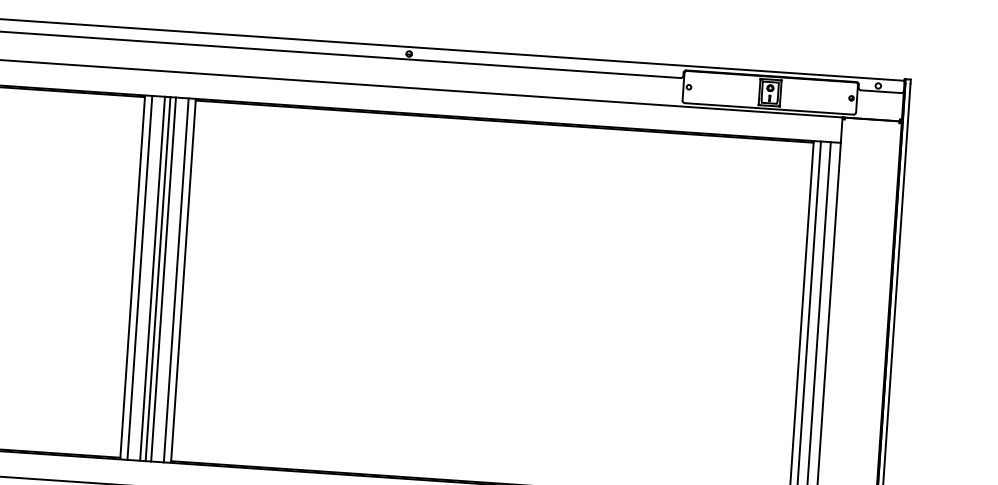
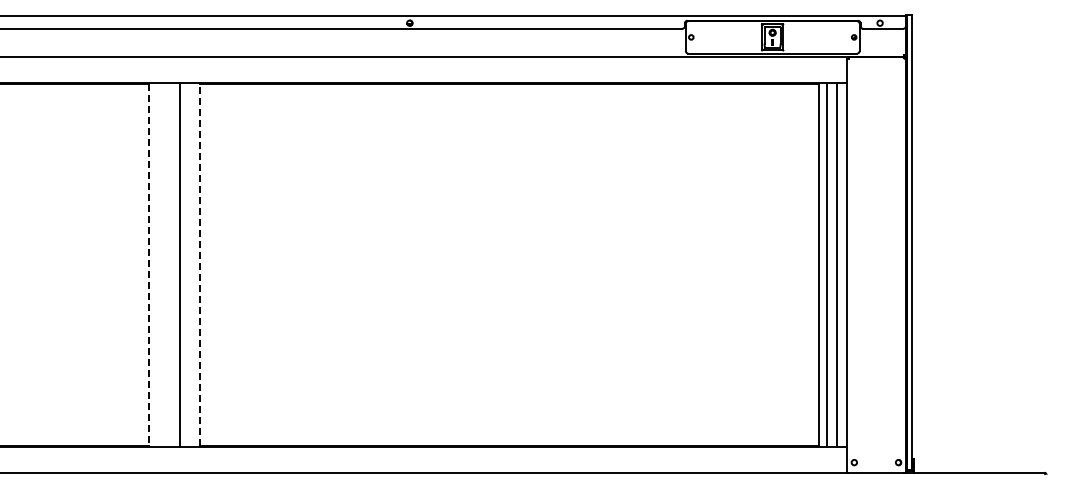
line: (133, 277) -> (149, 264), solid -> dashed
line: (139, 277) -> (156, 264), removed
line: (152, 278) -> (169, 264), removed
line: (157, 278) -> (174, 264), removed
line: (175, 279) -> (192, 264), removed
line: (183, 280) -> (200, 264), solid -> dashed

